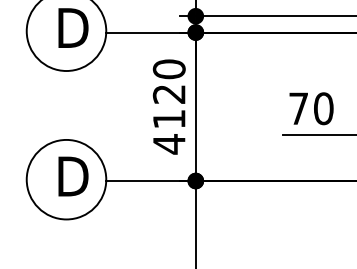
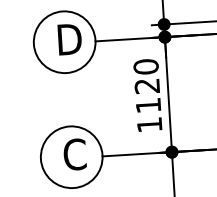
text: (169, 144) -> (149, 125), 4120 -> 1120
text: (72, 176) -> (76, 154), D -> C

